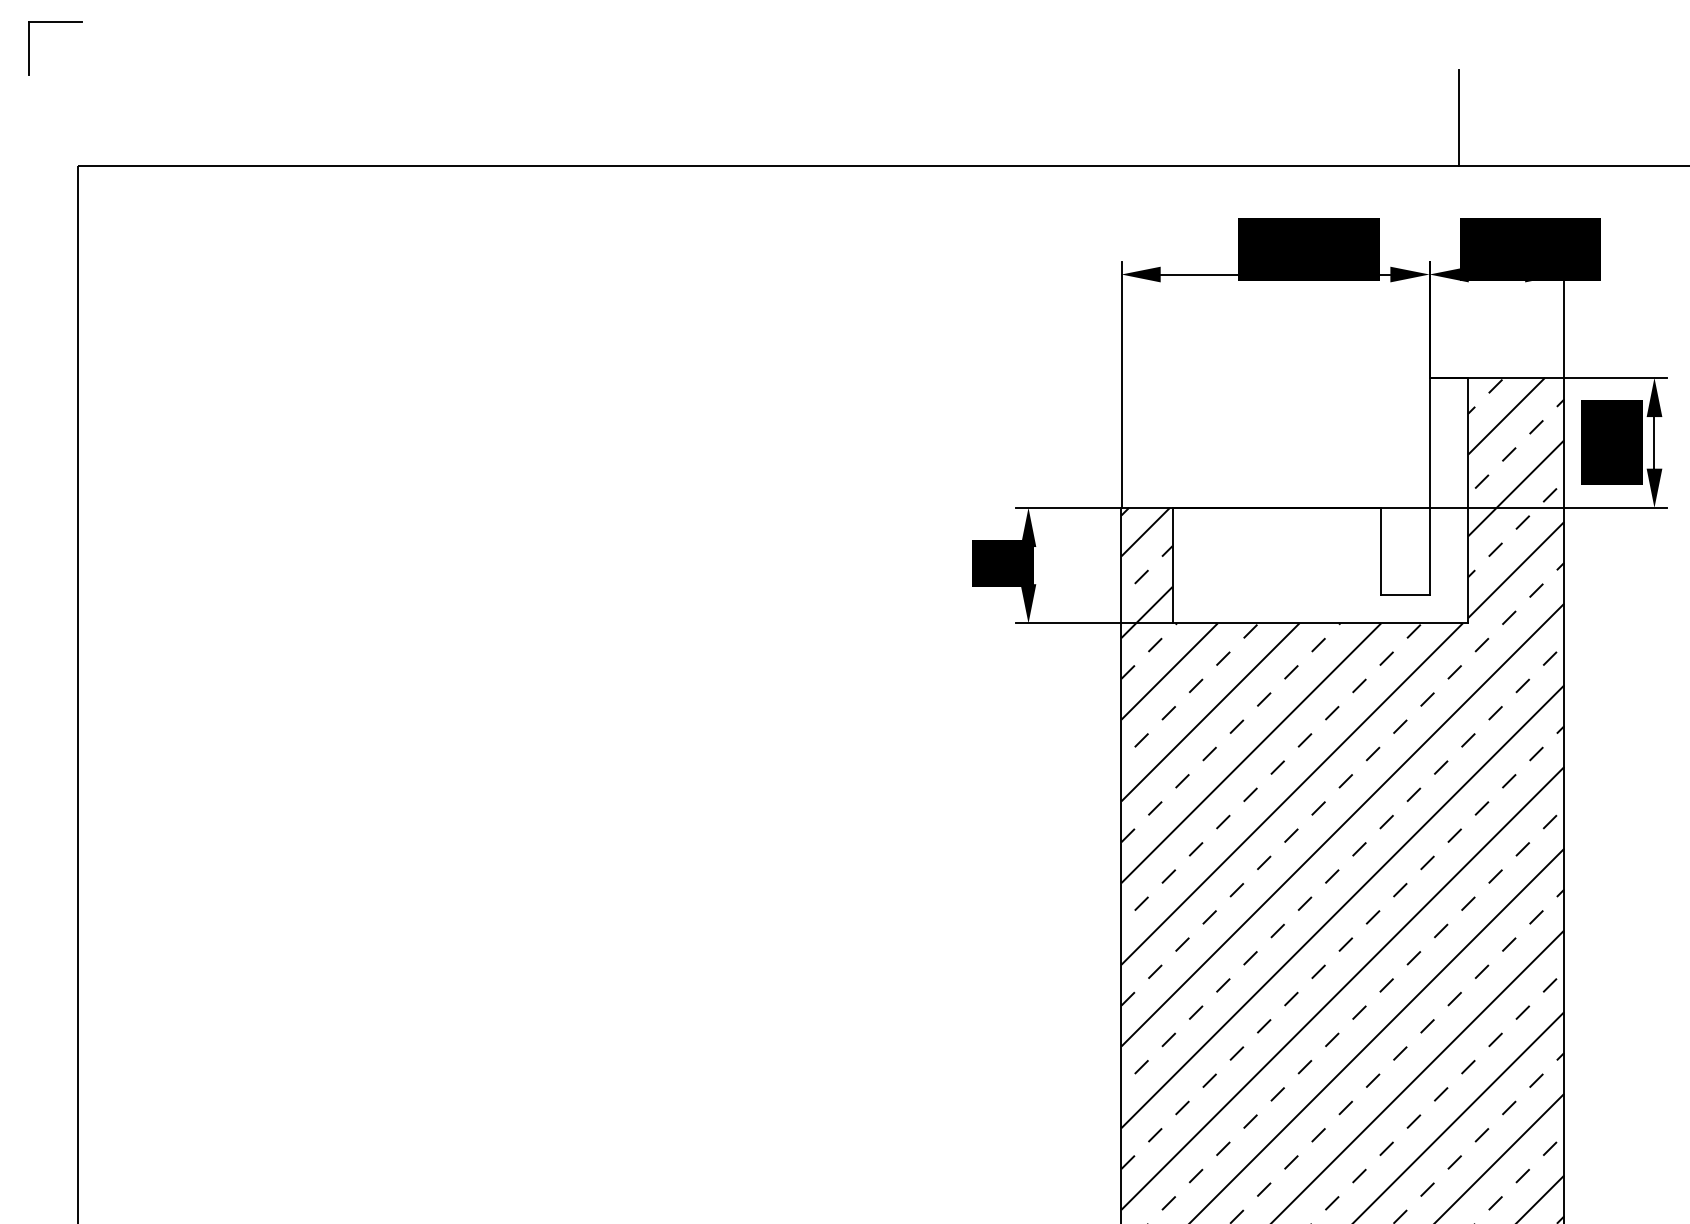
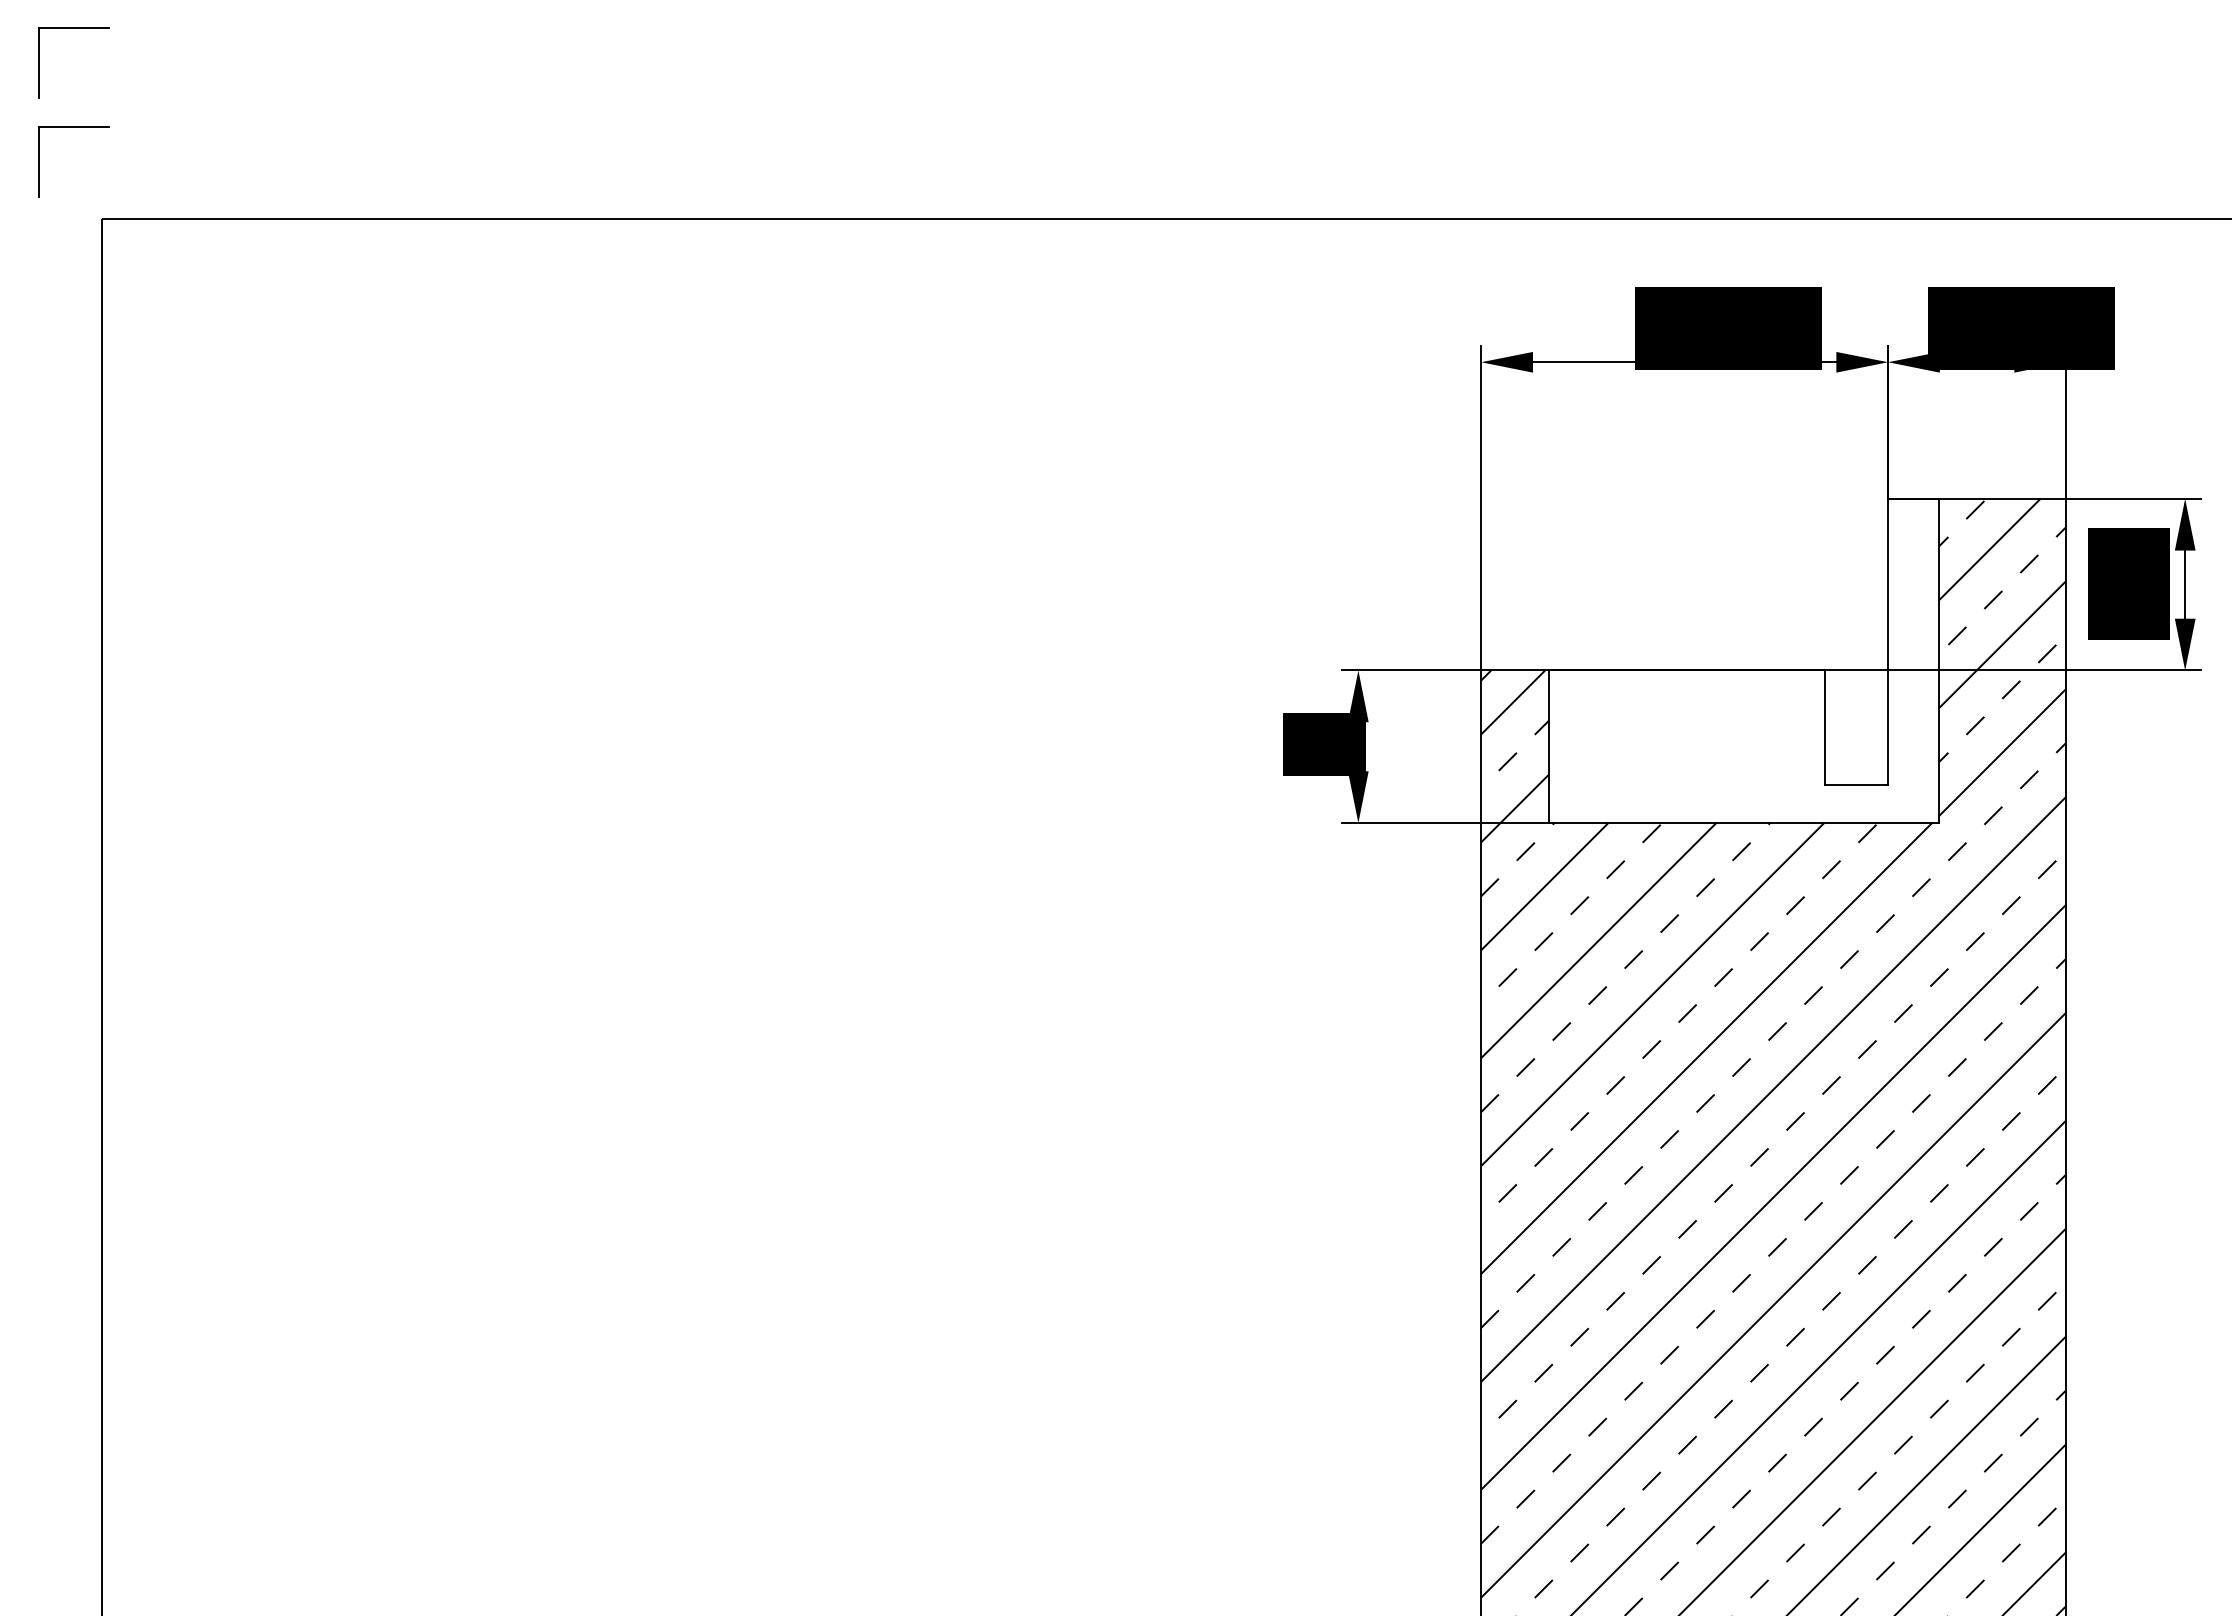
part: (55, 96) -> (73, 127), added
line: (1459, 117) -> (1927, 155), removed

